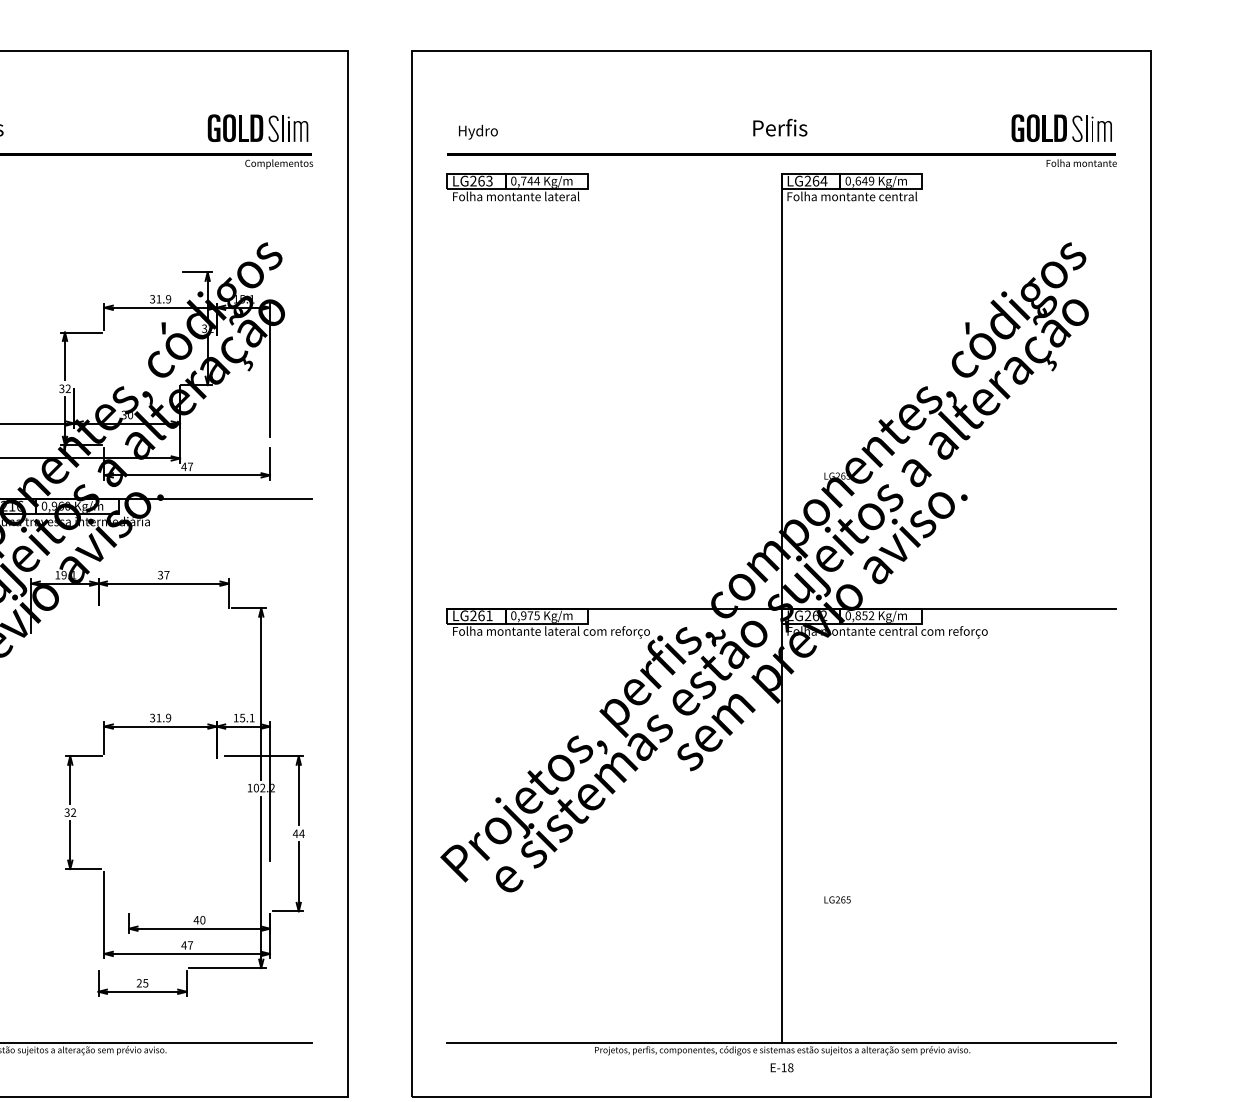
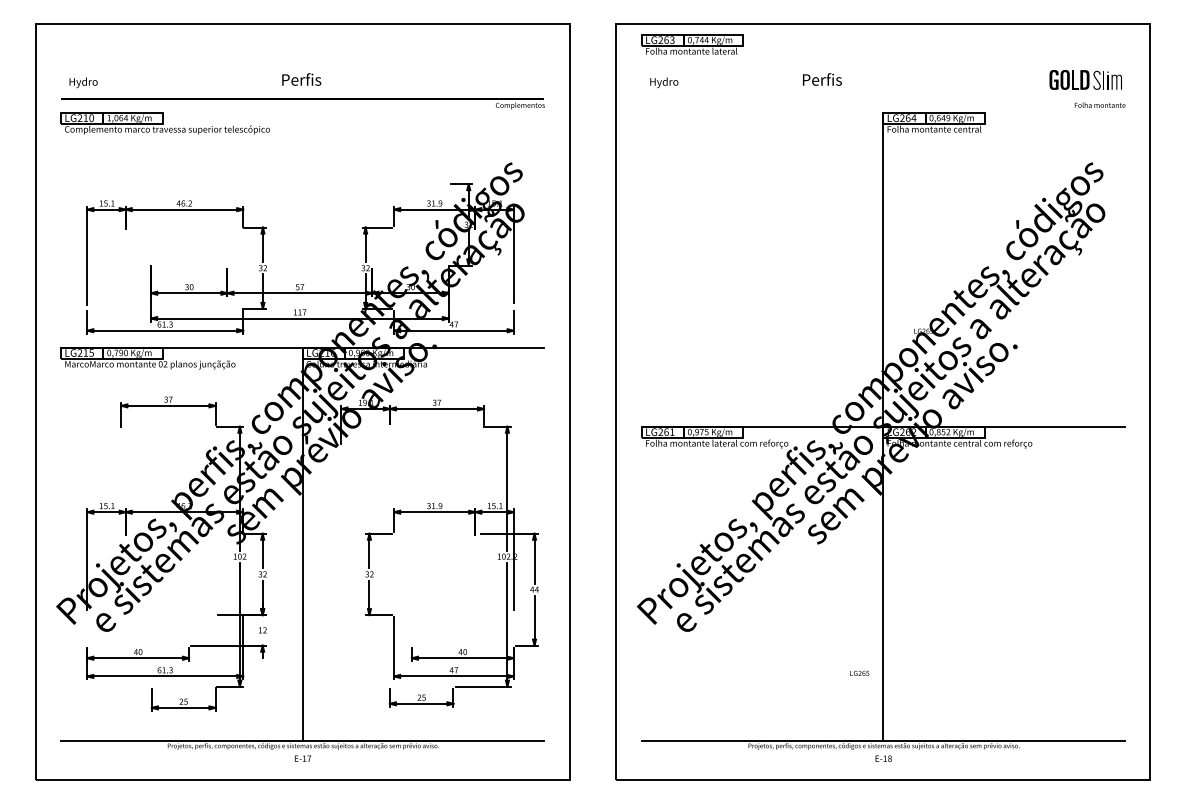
part: (257, 127) -> (504, 79), removed
text: (780, 127) -> (822, 79), moved
fill: (780, 153) -> (882, 98), removed
part: (517, 187) -> (692, 44), moved
text: (837, 898) -> (859, 672), moved

